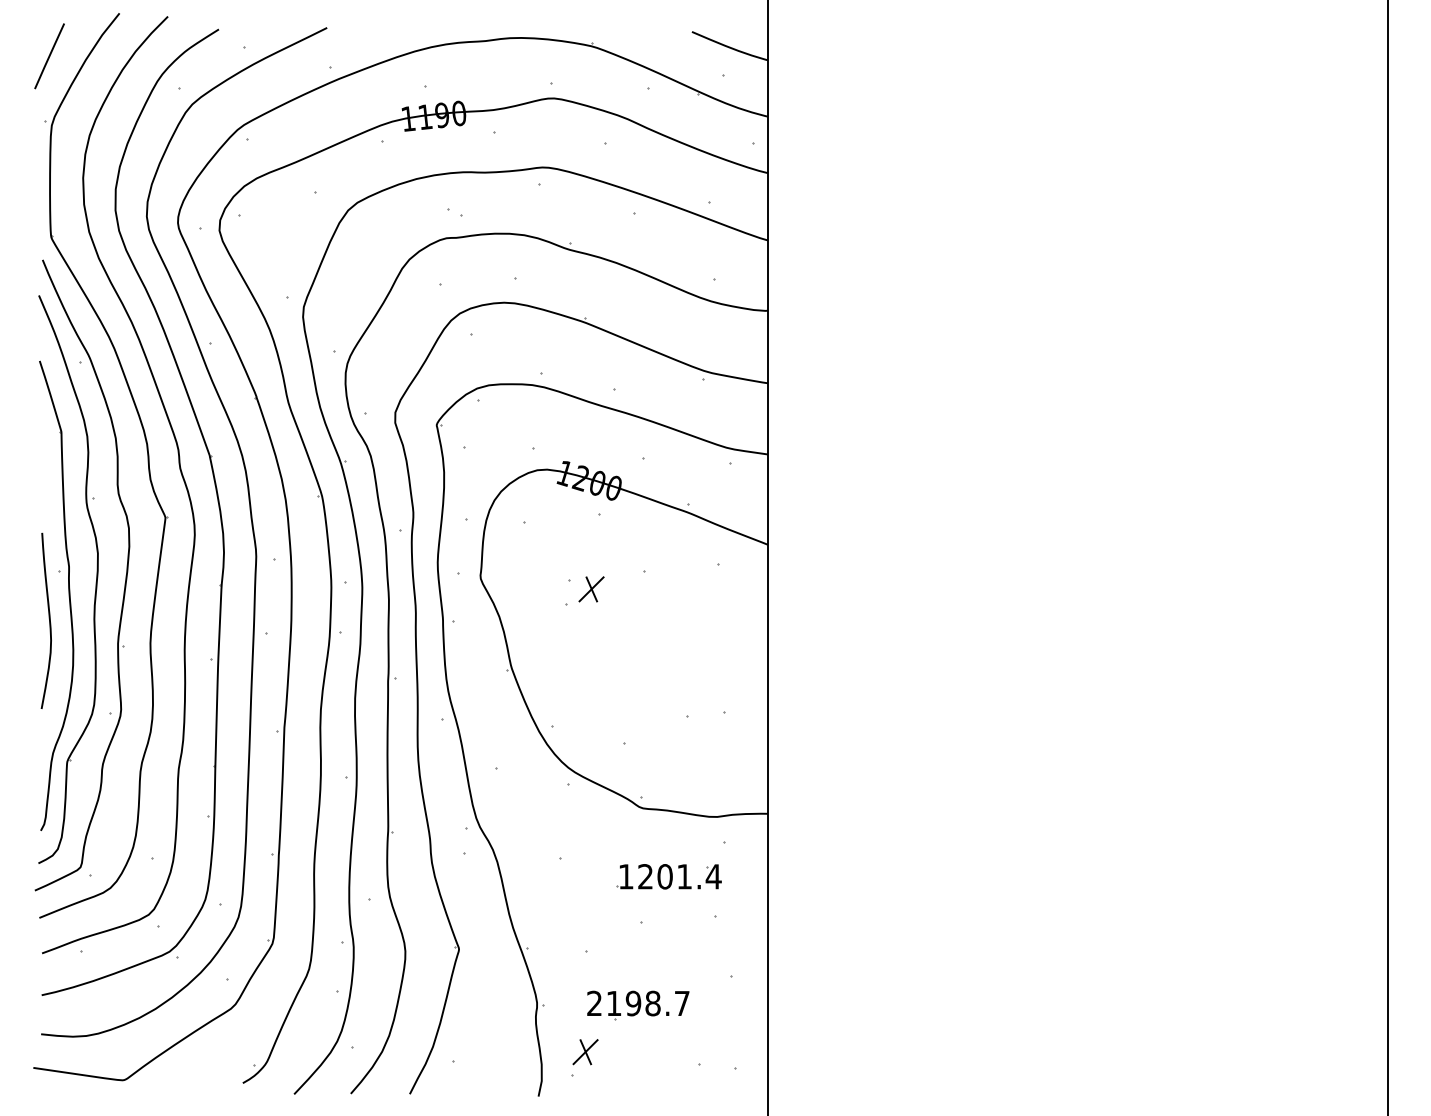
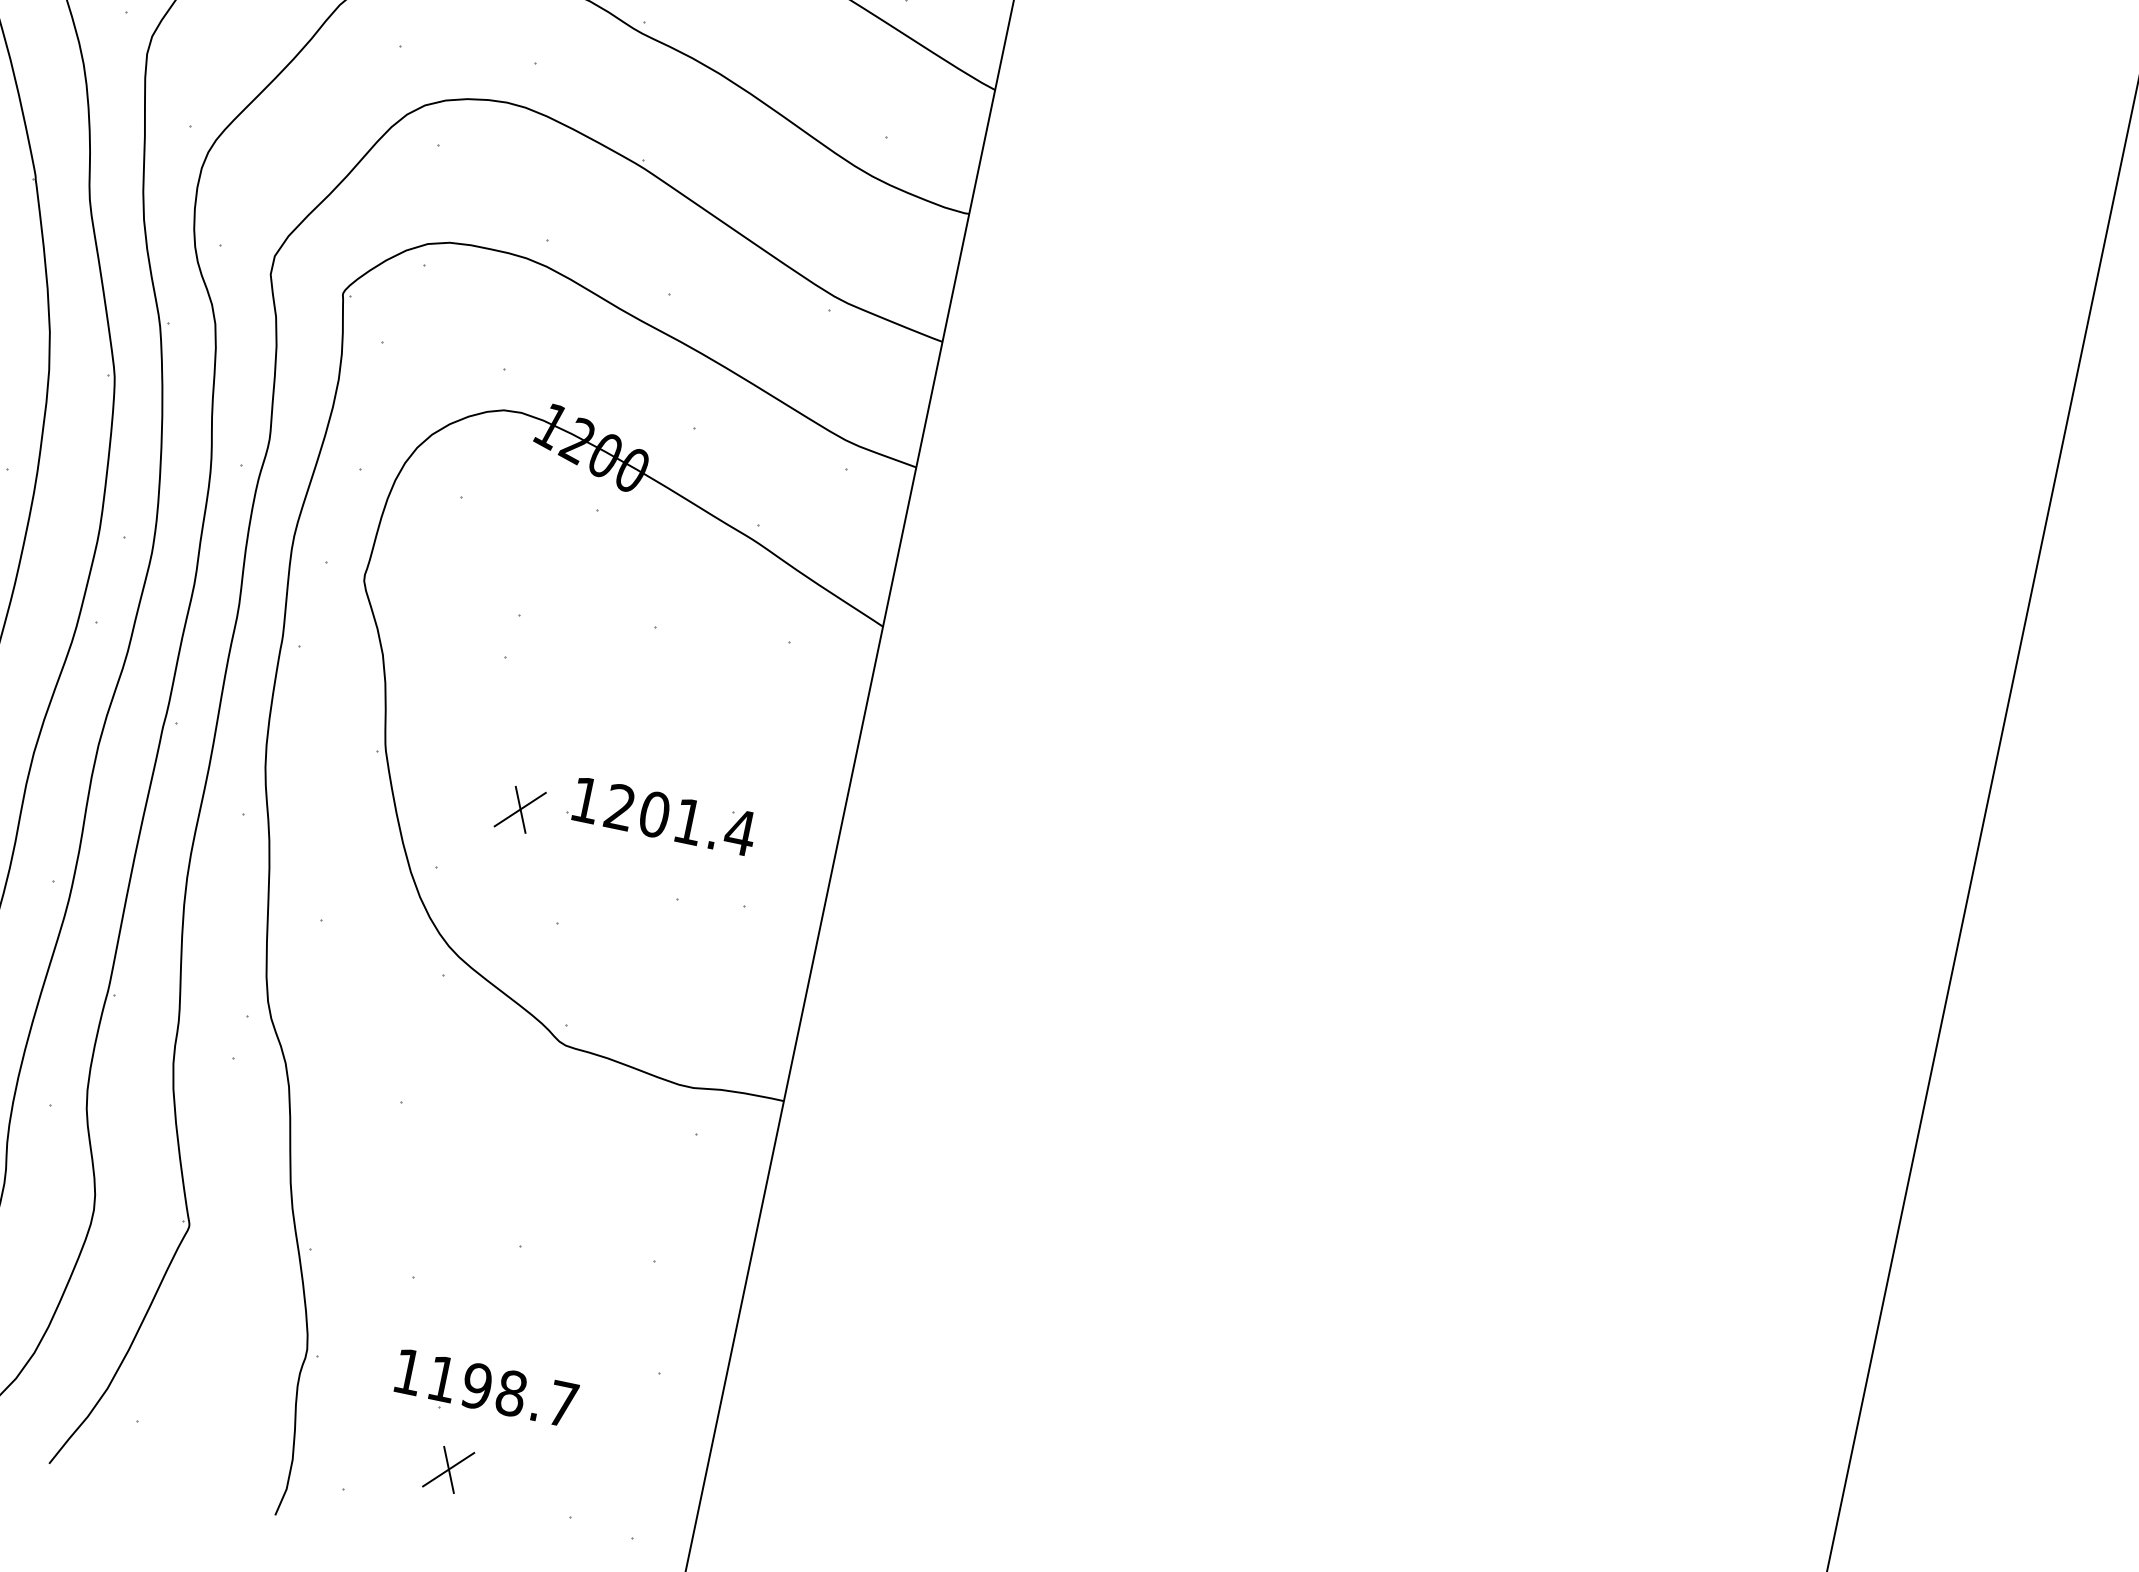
part: (591, 589) -> (520, 809), moved
part: (668, 876) -> (660, 815), moved
text: (594, 1002) -> (408, 1370), 2198.7 -> 1198.7
part: (585, 1052) -> (448, 1470), moved

